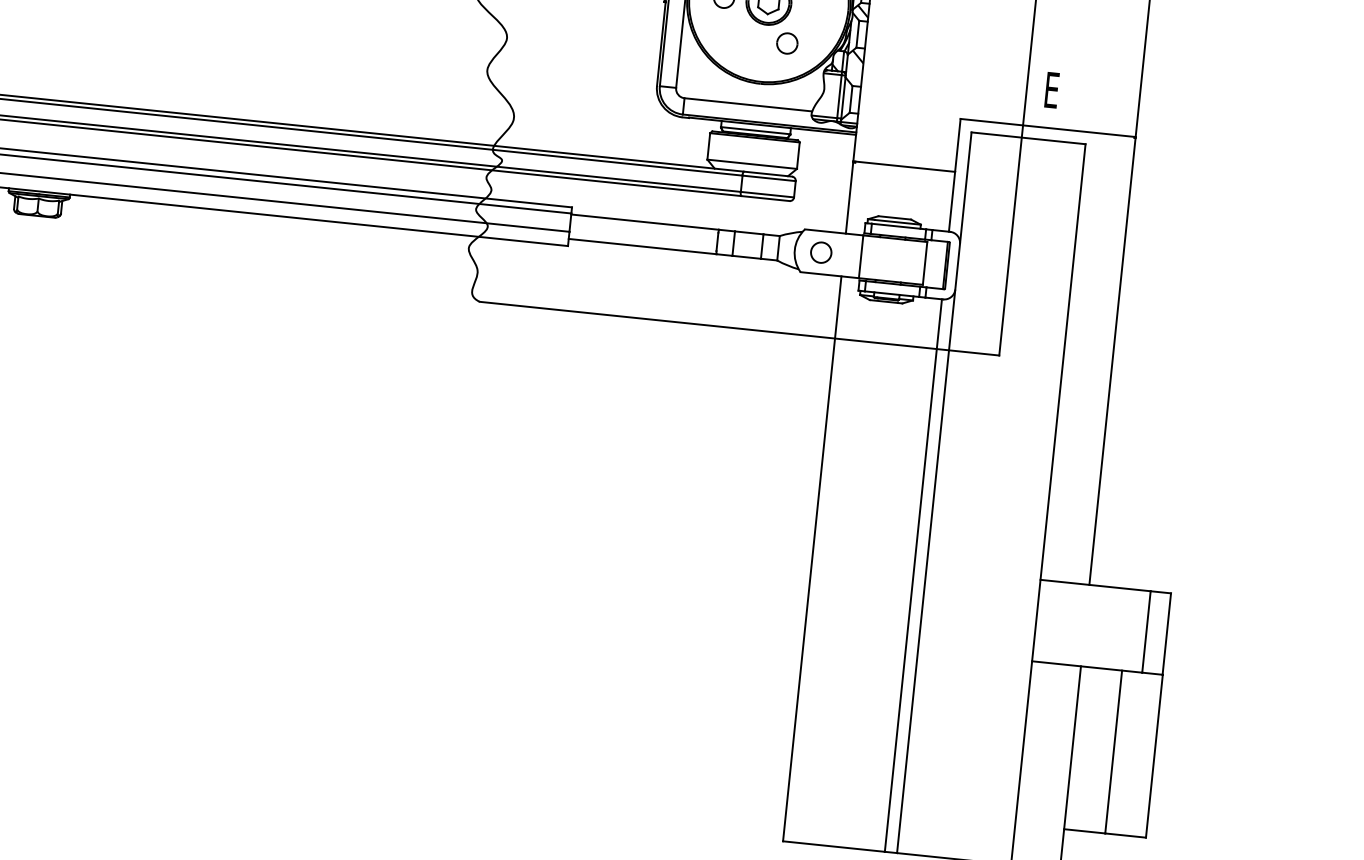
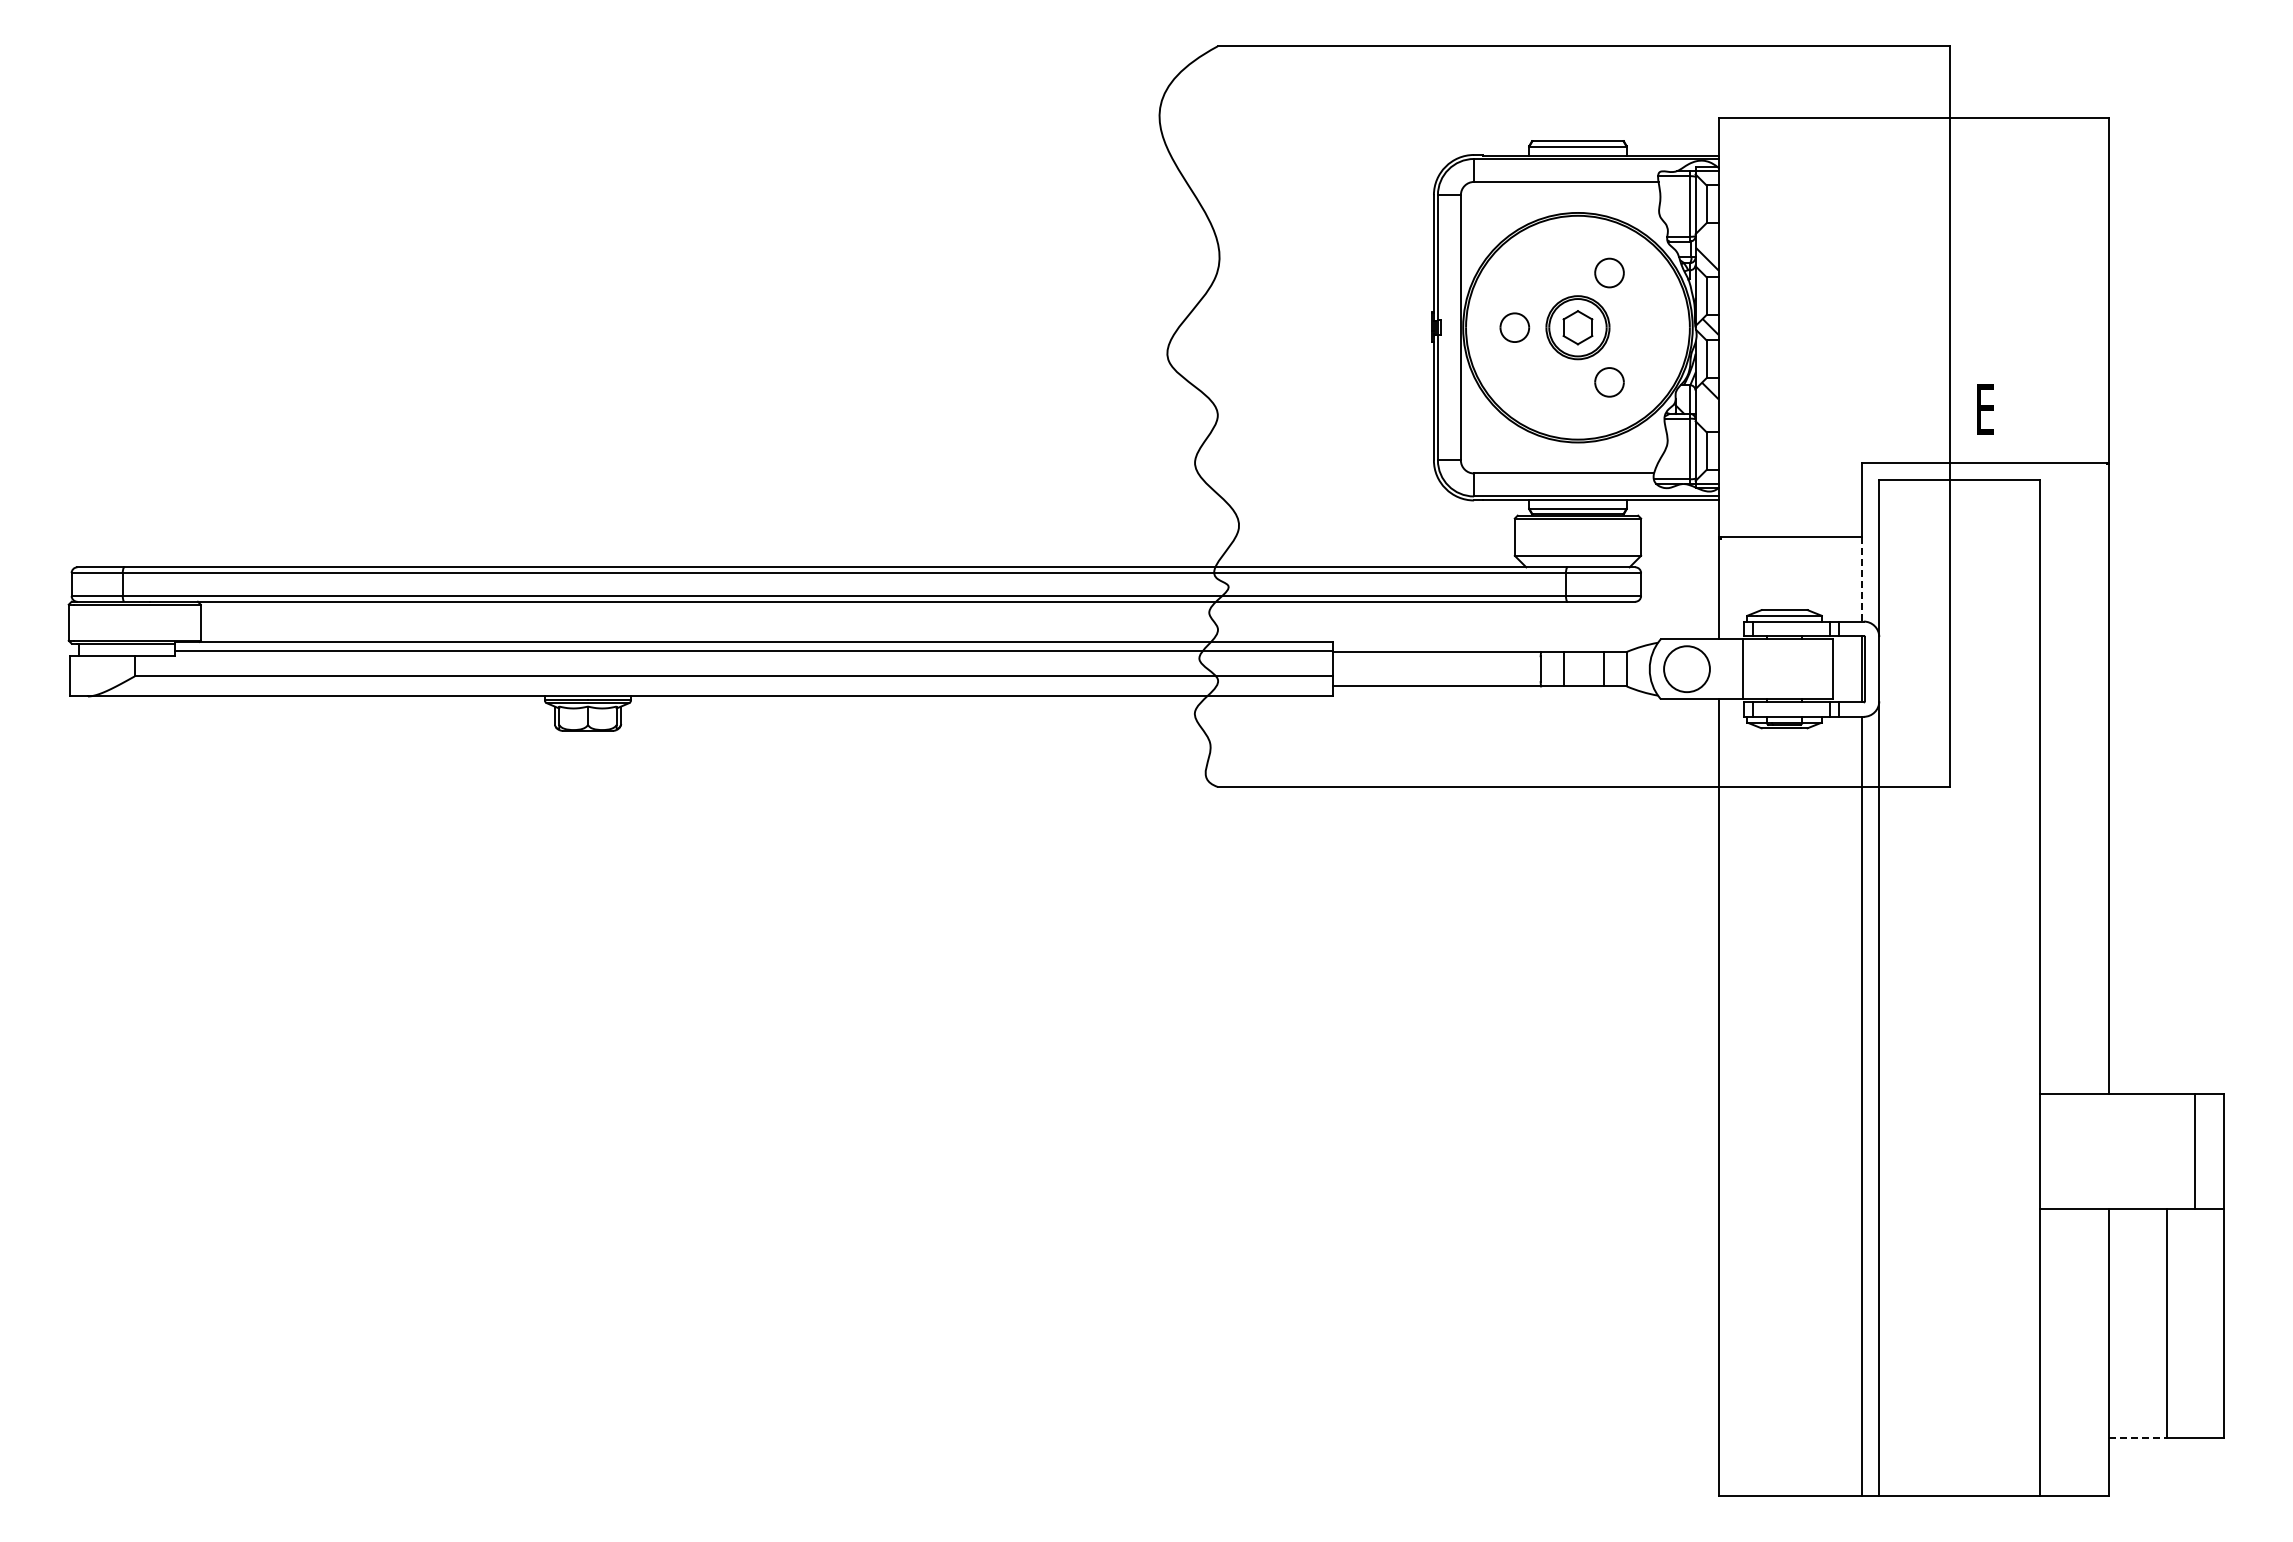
line: (952, 201) -> (1862, 579), solid -> dashed
circle: (820, 252) -> (1686, 668), size x1.6
line: (1084, 831) -> (2137, 1438), solid -> dashed

